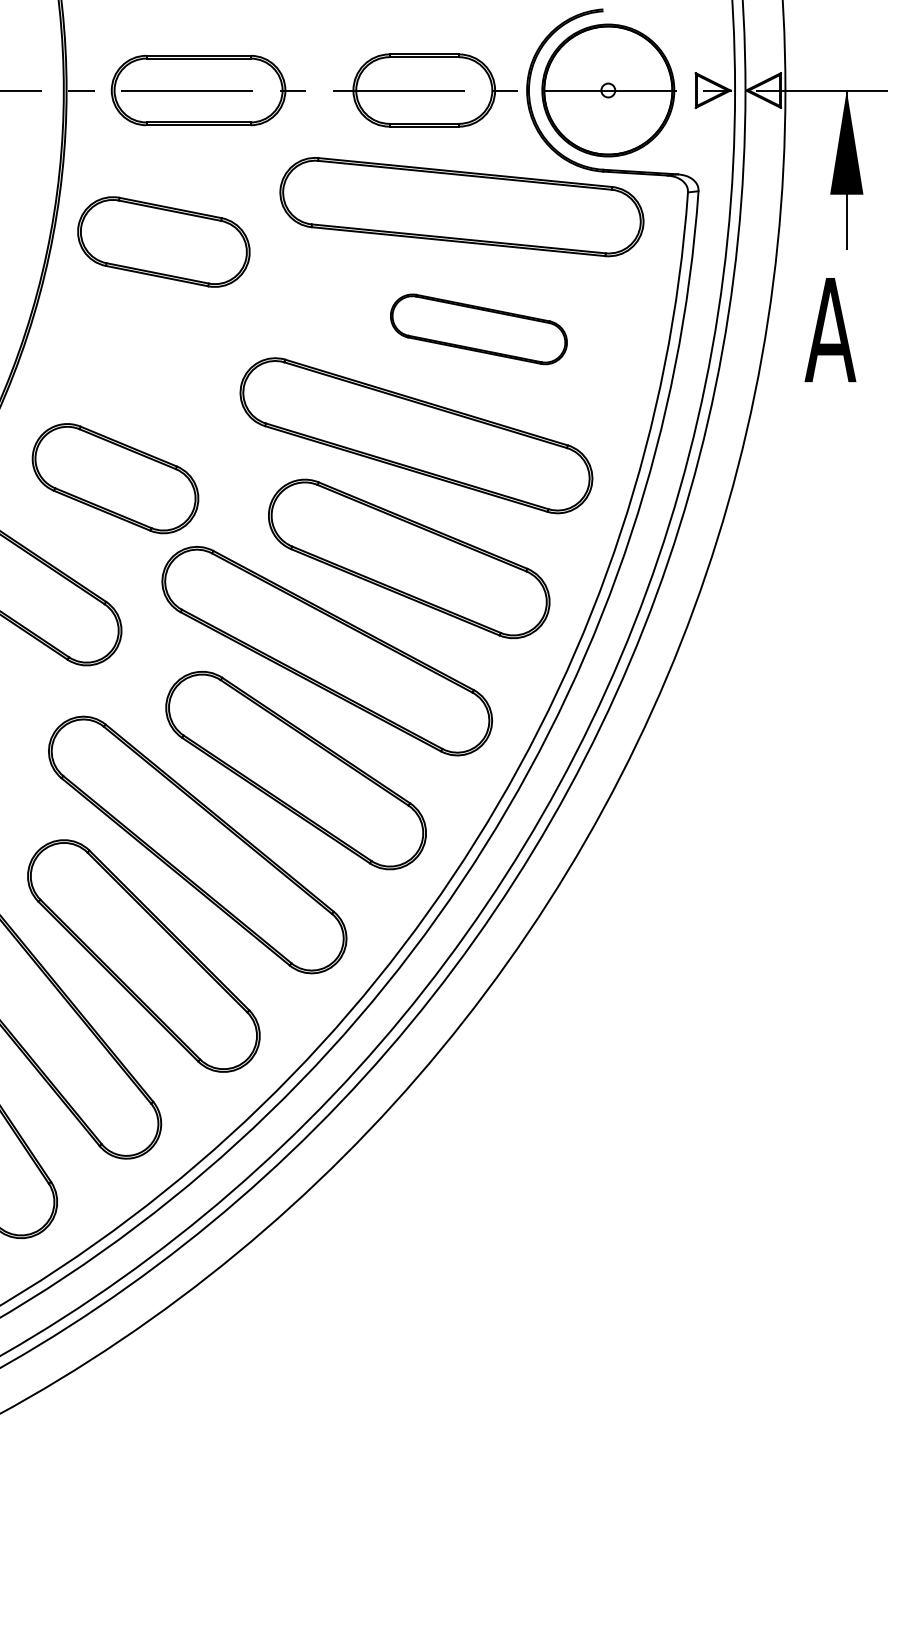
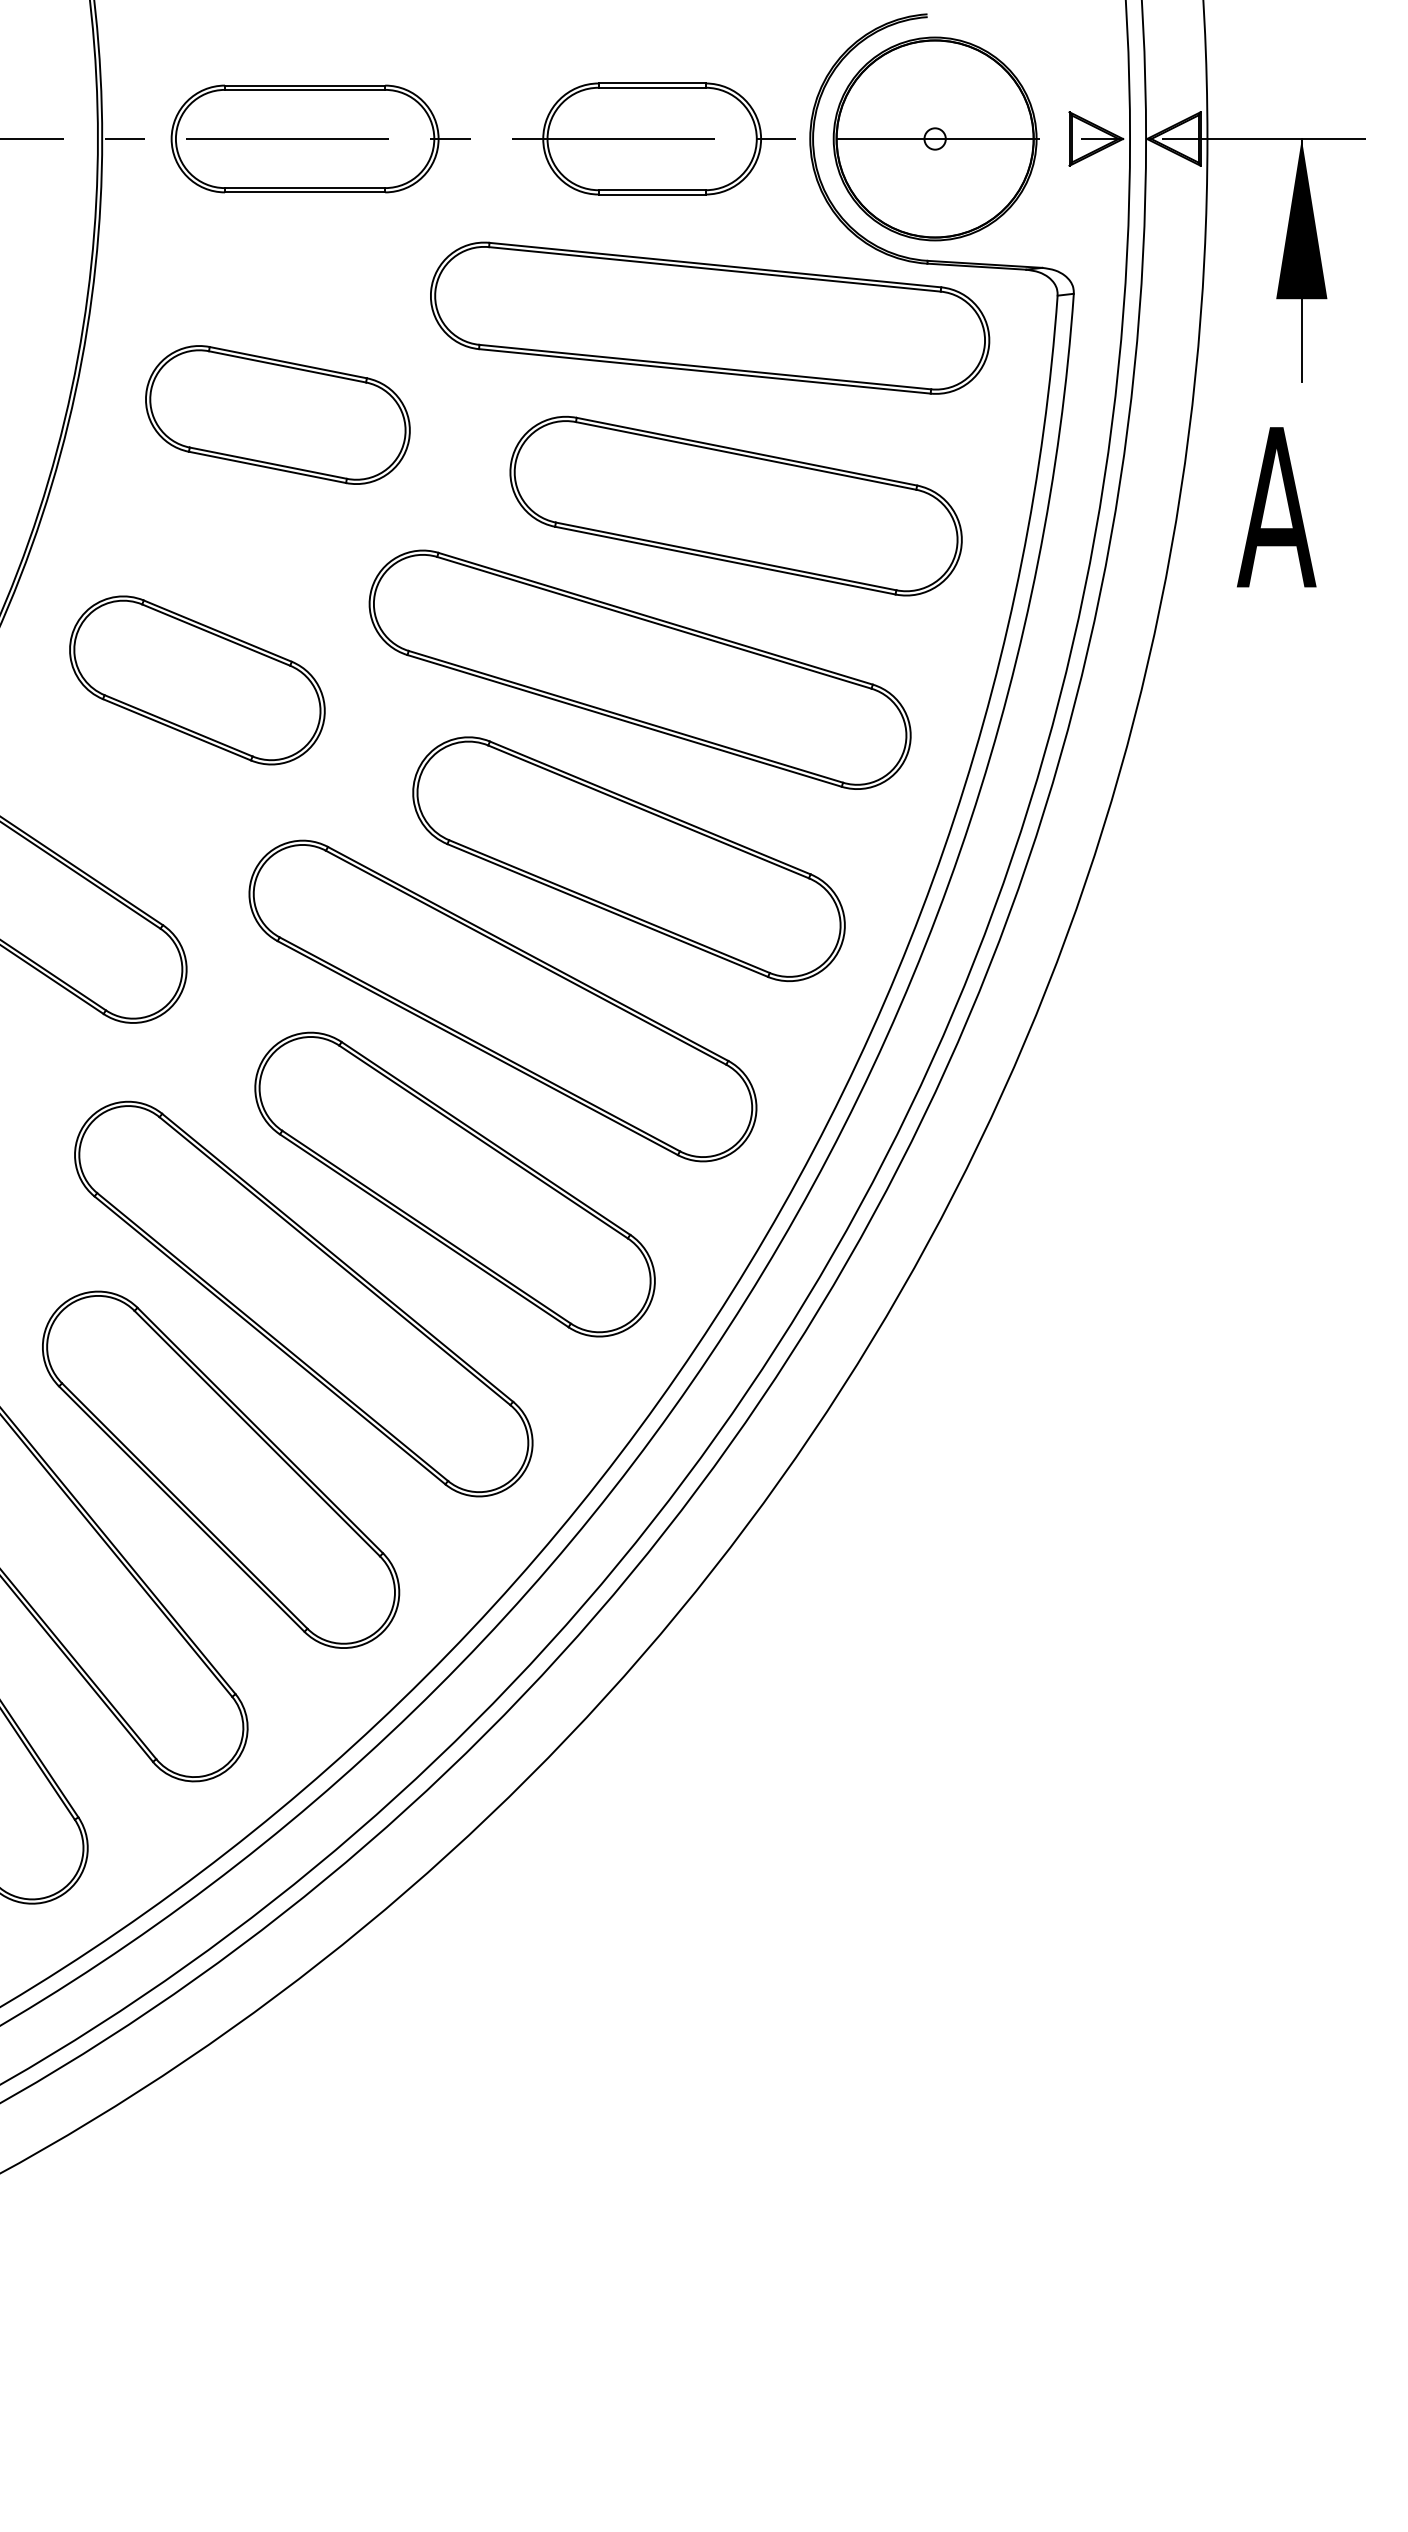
part: (163, 241) -> (277, 414), moved
part: (478, 329) -> (735, 506), size x1.67
part: (115, 478) -> (197, 680), moved

